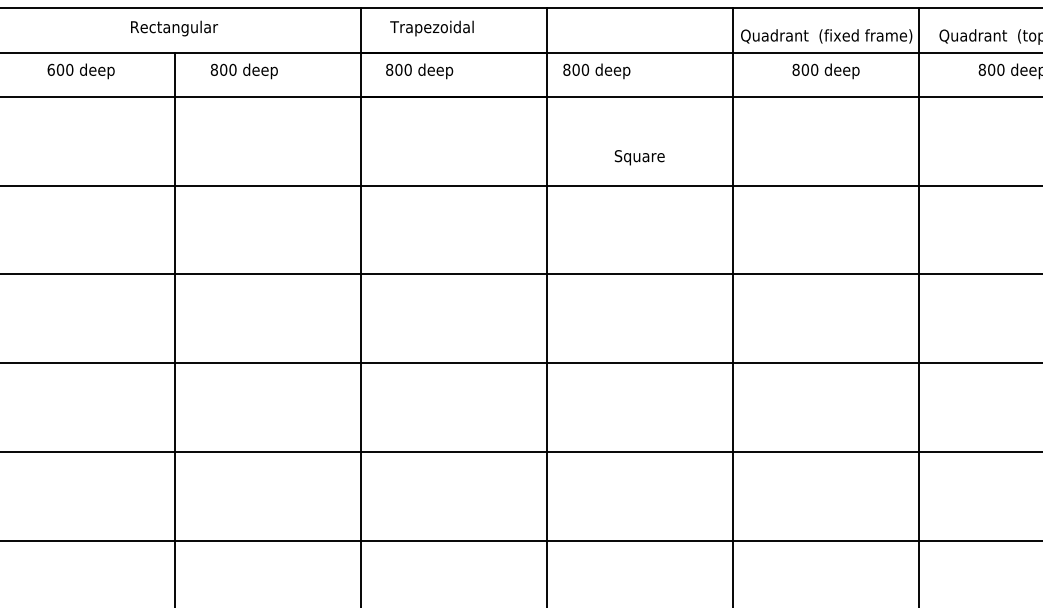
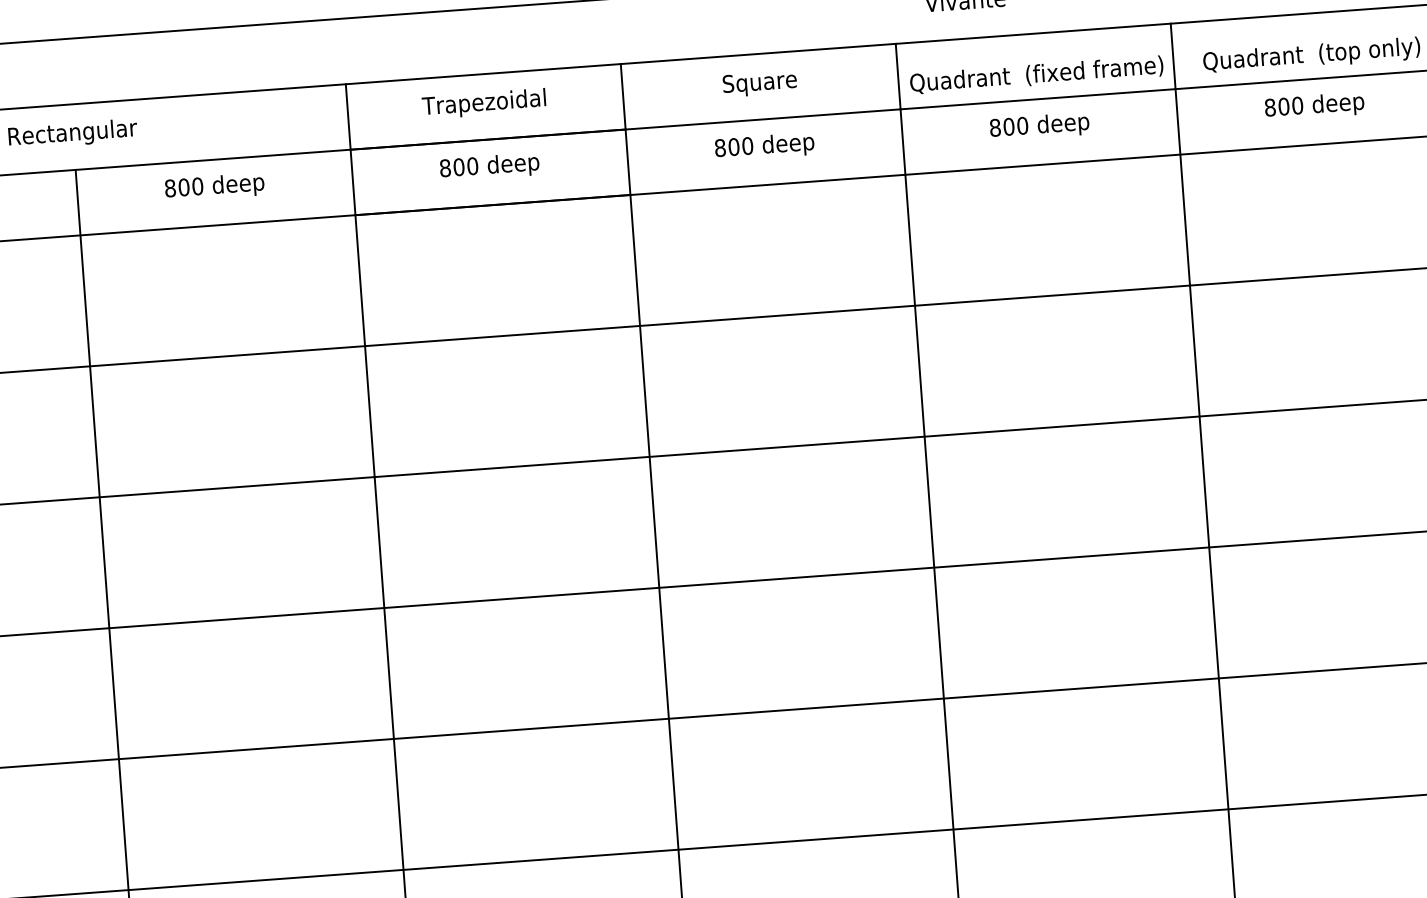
text: (431, 28) -> (483, 103), moved
text: (243, 71) -> (213, 187), moved
text: (419, 71) -> (489, 167), moved
text: (596, 71) -> (764, 147), moved
text: (639, 157) -> (759, 83), moved

